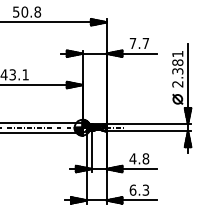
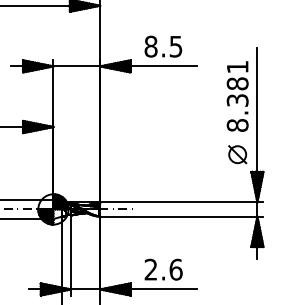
text: (139, 43) -> (163, 46), 7.7 -> 8.5
text: (177, 83) -> (237, 124), 2.381 -> 8.381
text: (139, 158) -> (163, 269), 4.8 -> 2.6

